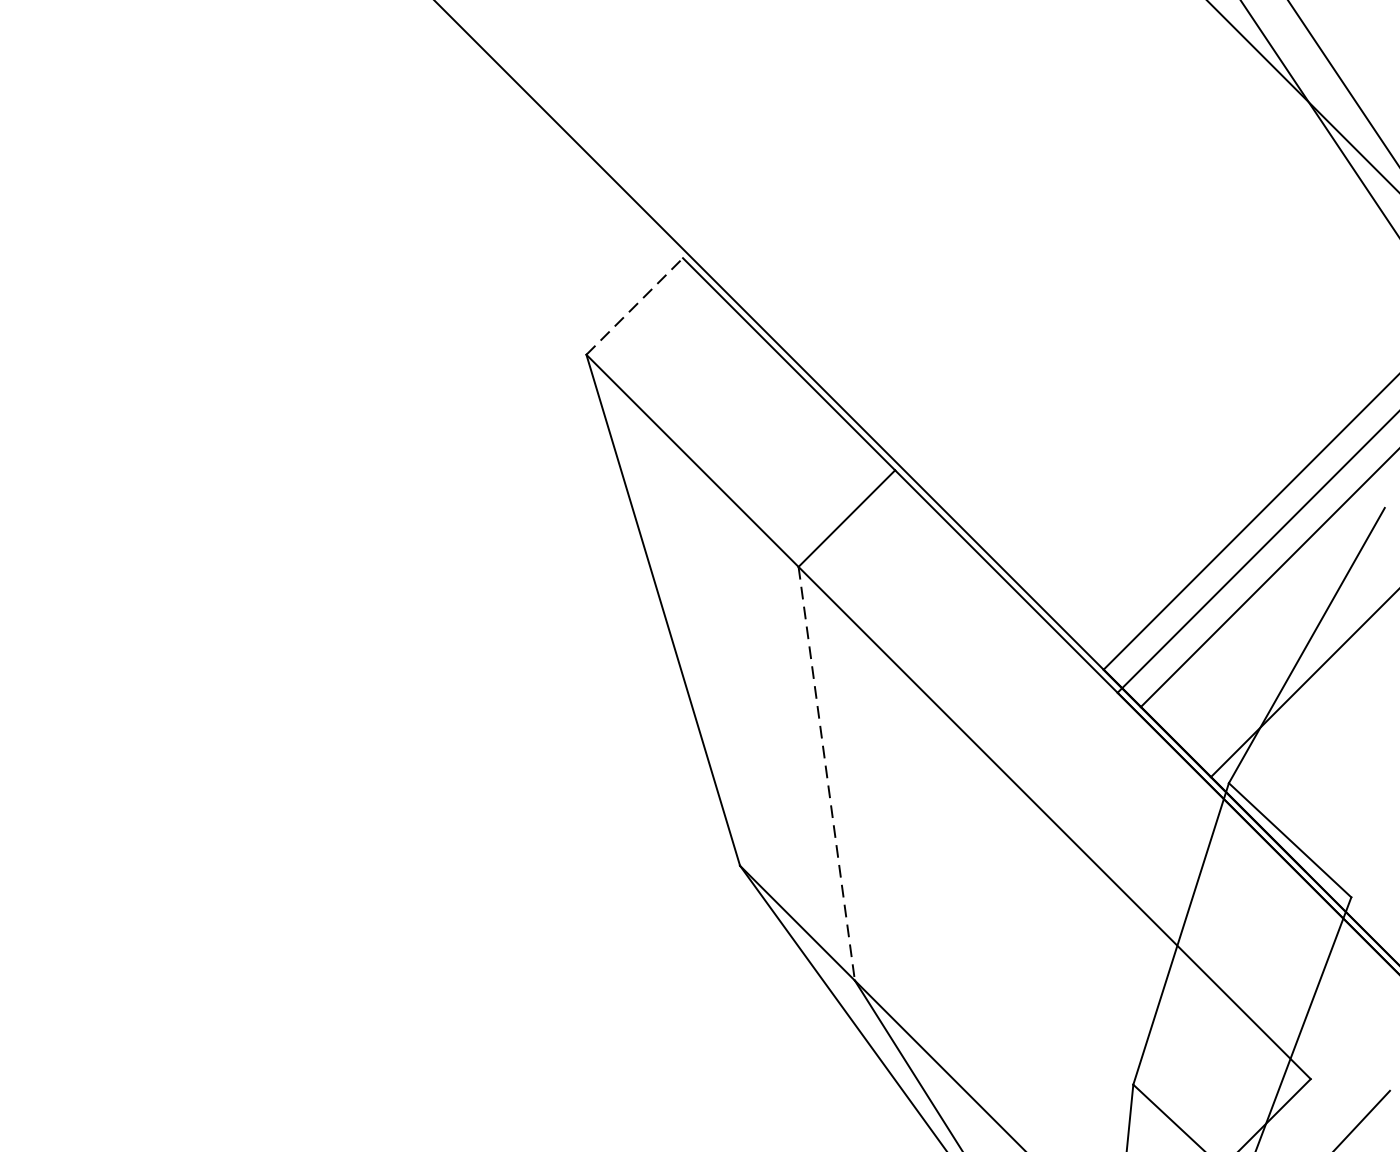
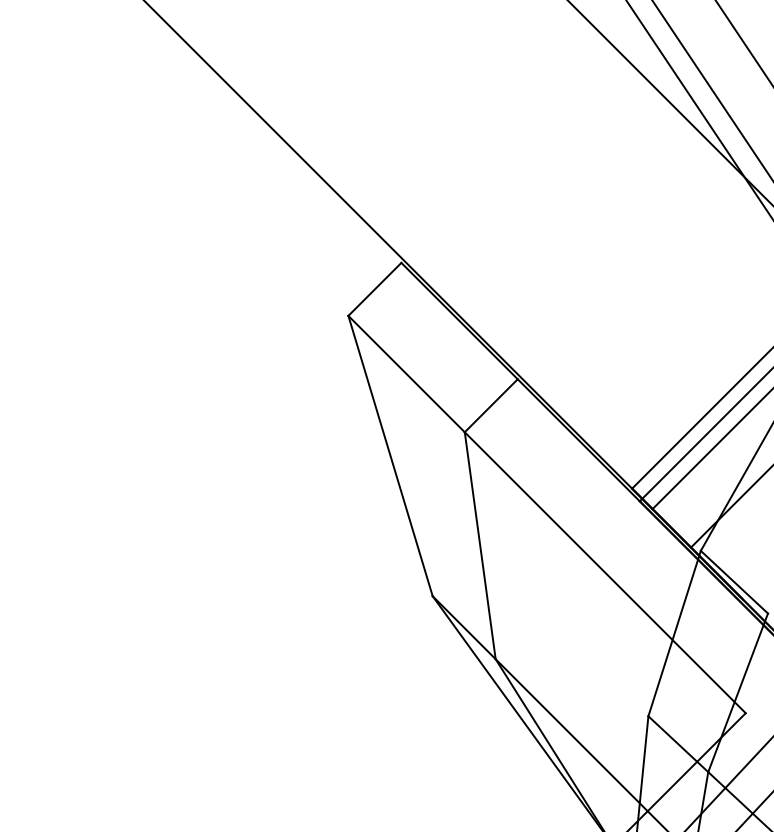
line: (635, 306) -> (375, 289), dashed -> solid
line: (827, 773) -> (480, 545), dashed -> solid

